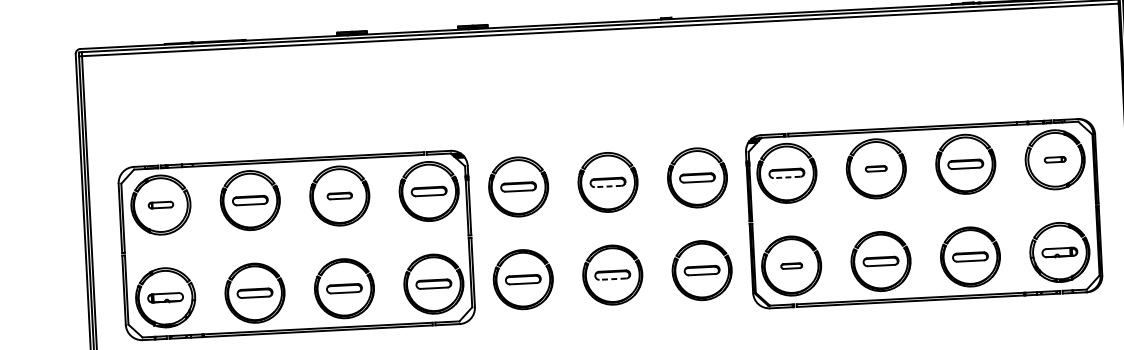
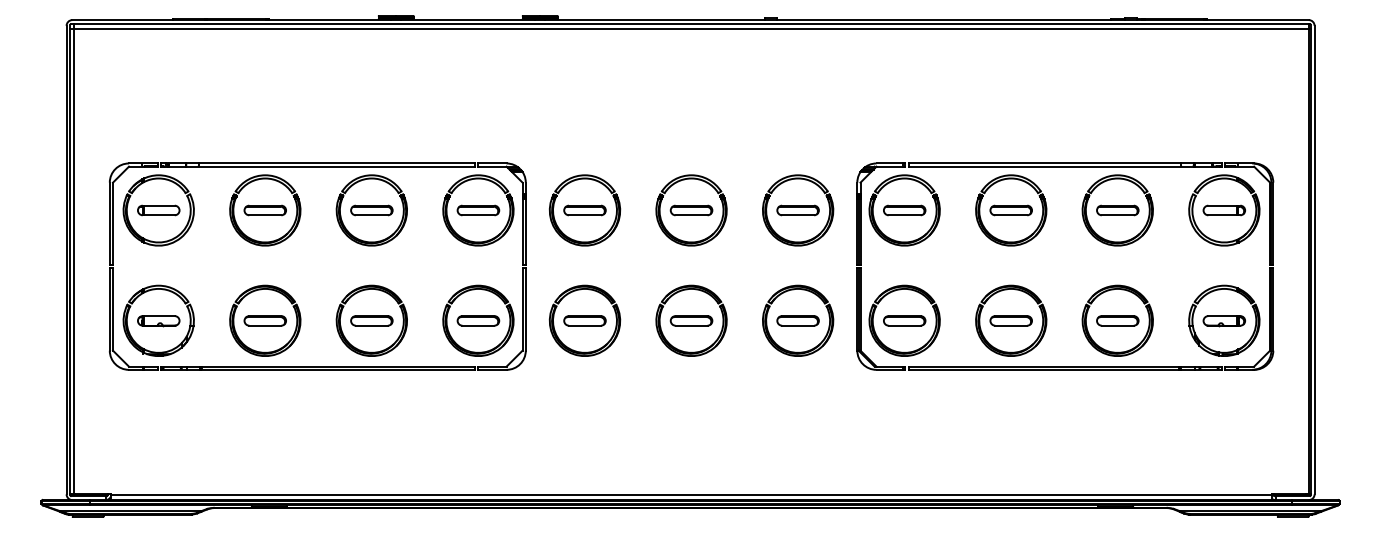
part: (1055, 159) -> (1224, 210), size x1.67
part: (875, 168) -> (1010, 210), size x1.67
line: (786, 177) -> (904, 215), dashed -> solid
line: (608, 186) -> (691, 215), dashed -> solid
part: (339, 196) -> (371, 210), size x1.43
part: (160, 205) -> (158, 210), size x1.43
part: (791, 265) -> (904, 320), size x1.67
line: (612, 278) -> (691, 325), dashed -> solid

